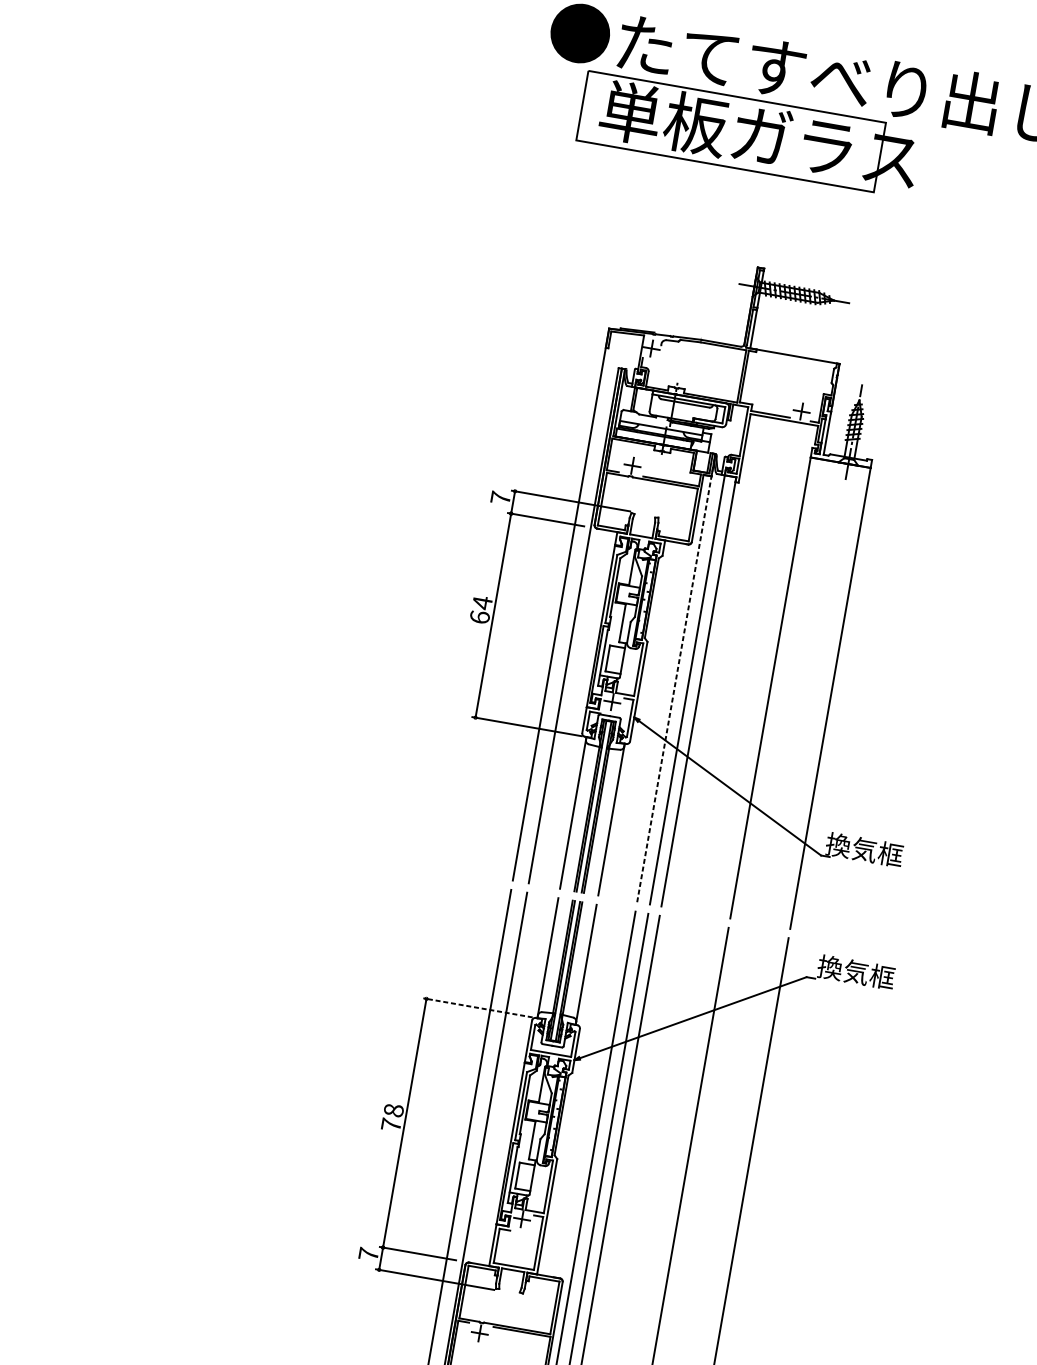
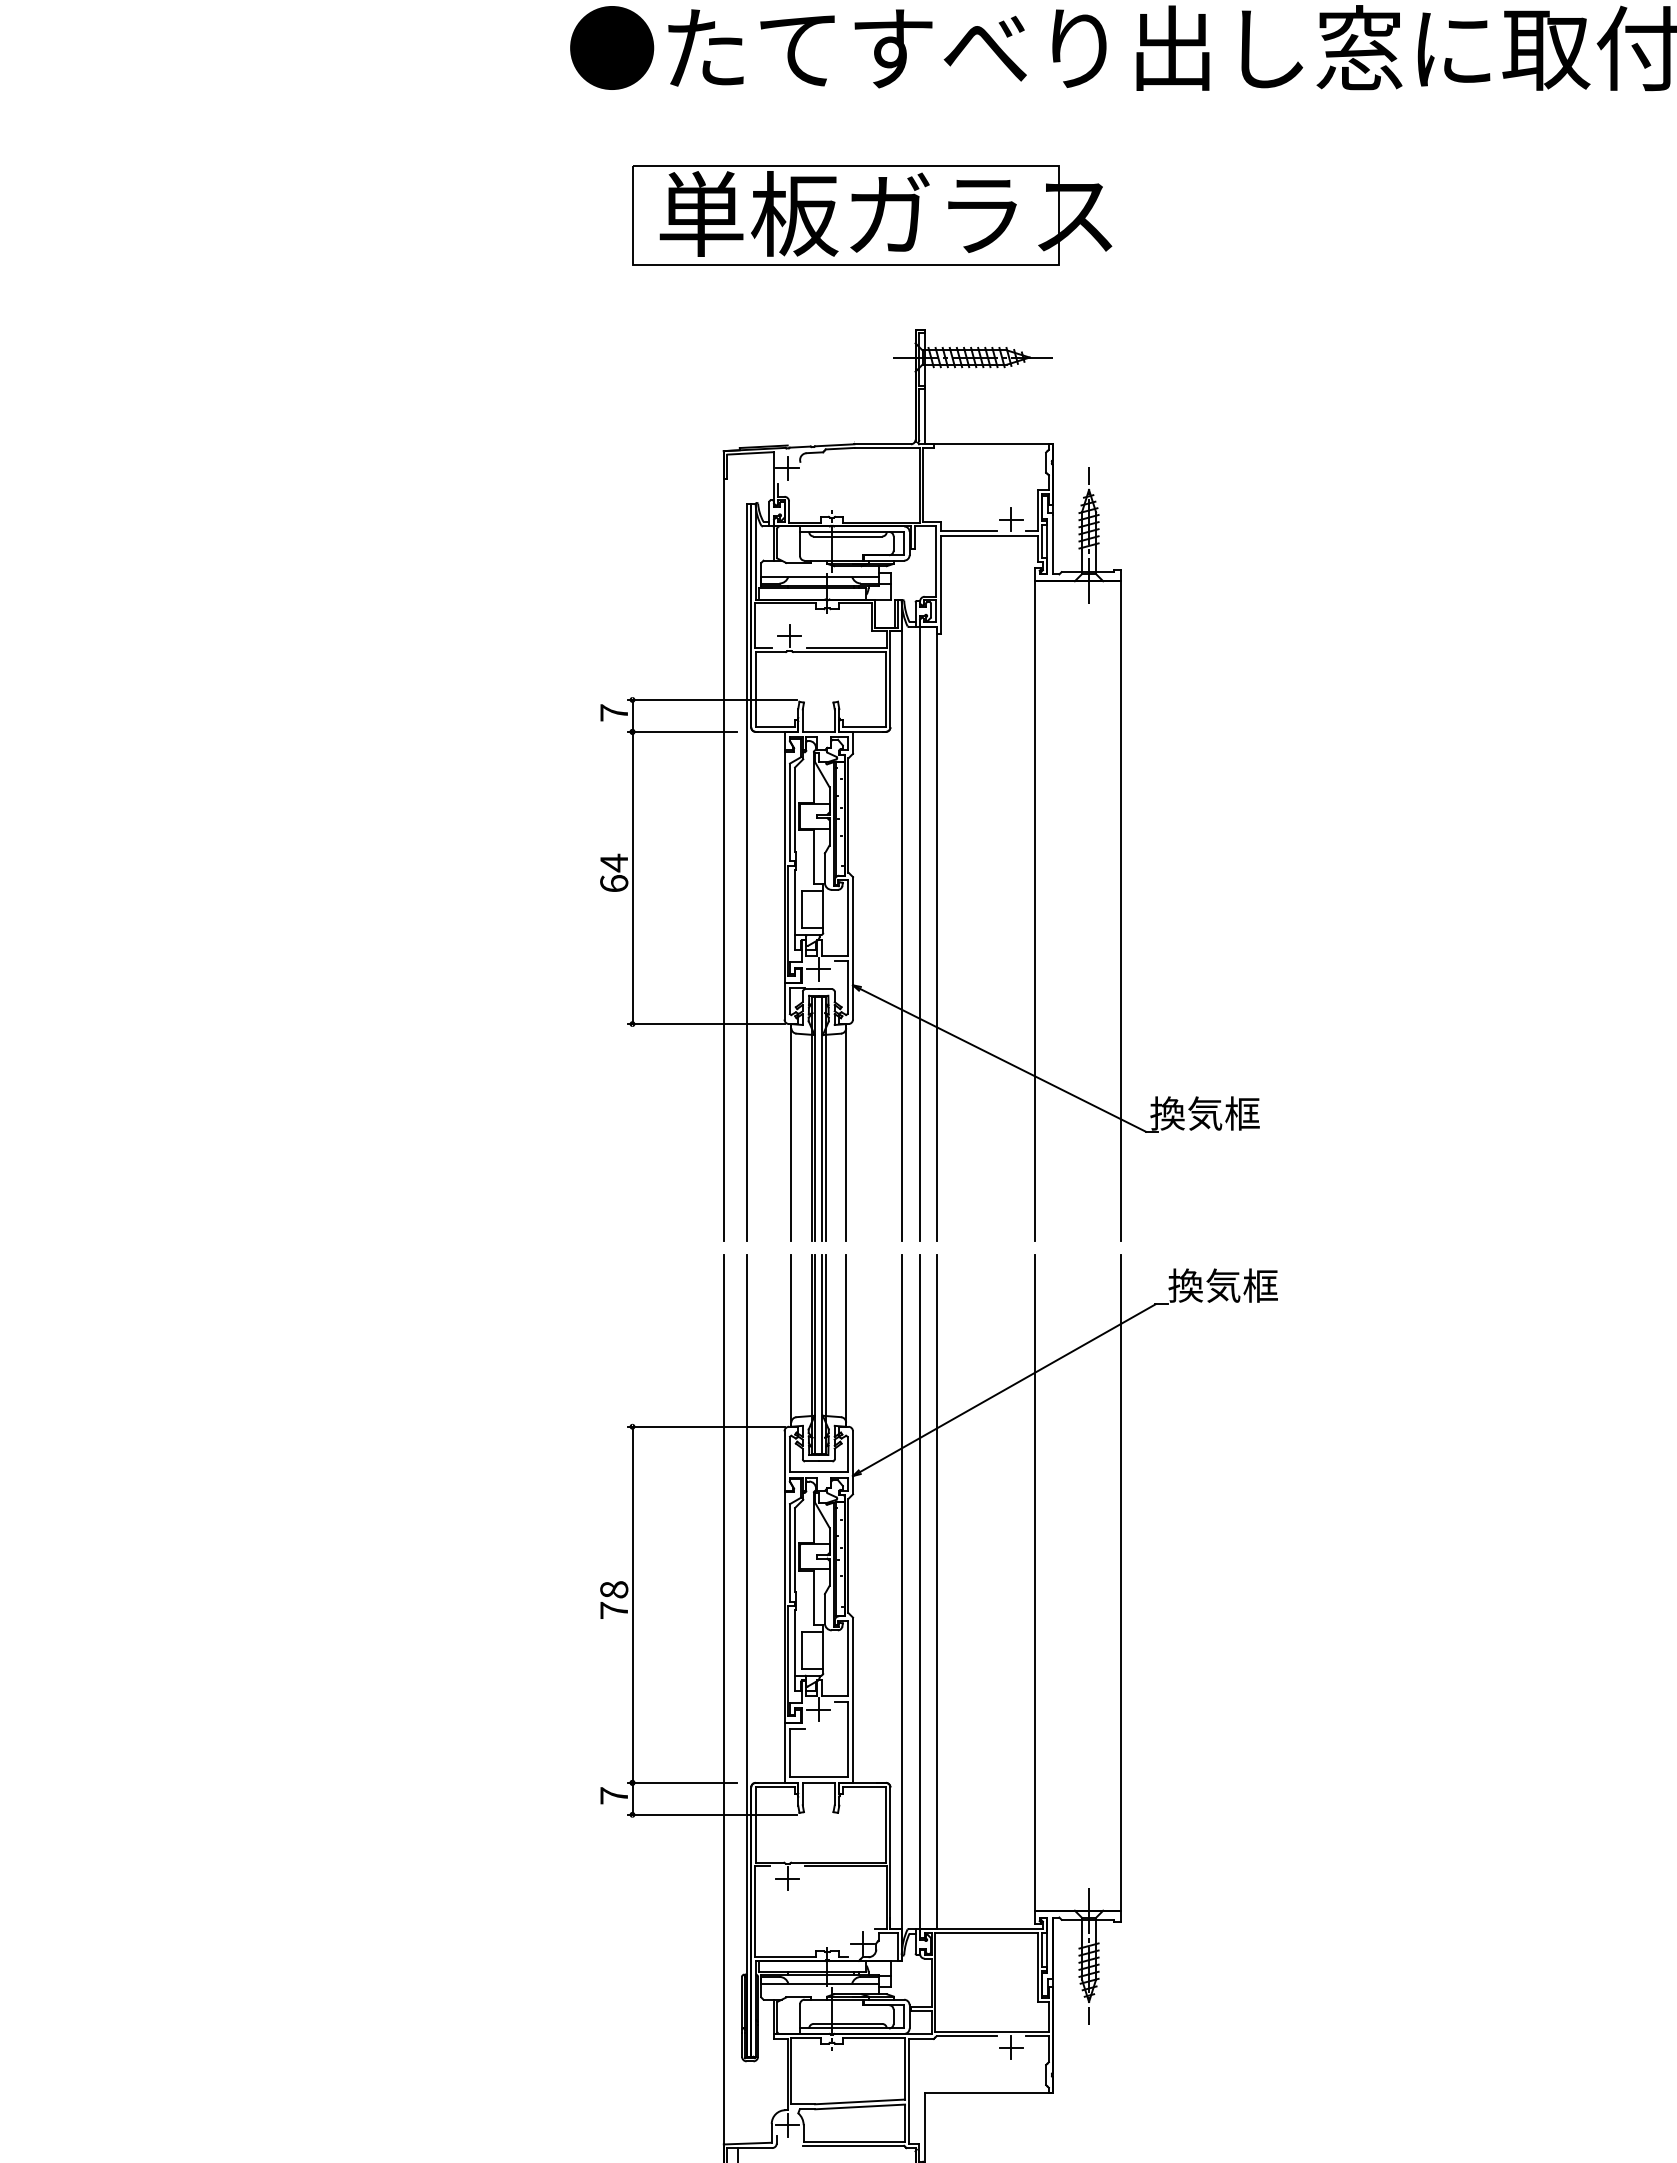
part: (750, 134) -> (872, 215), moved
line: (676, 678) -> (901, 920), dashed -> solid
line: (477, 1007) -> (705, 1426), dashed -> solid

